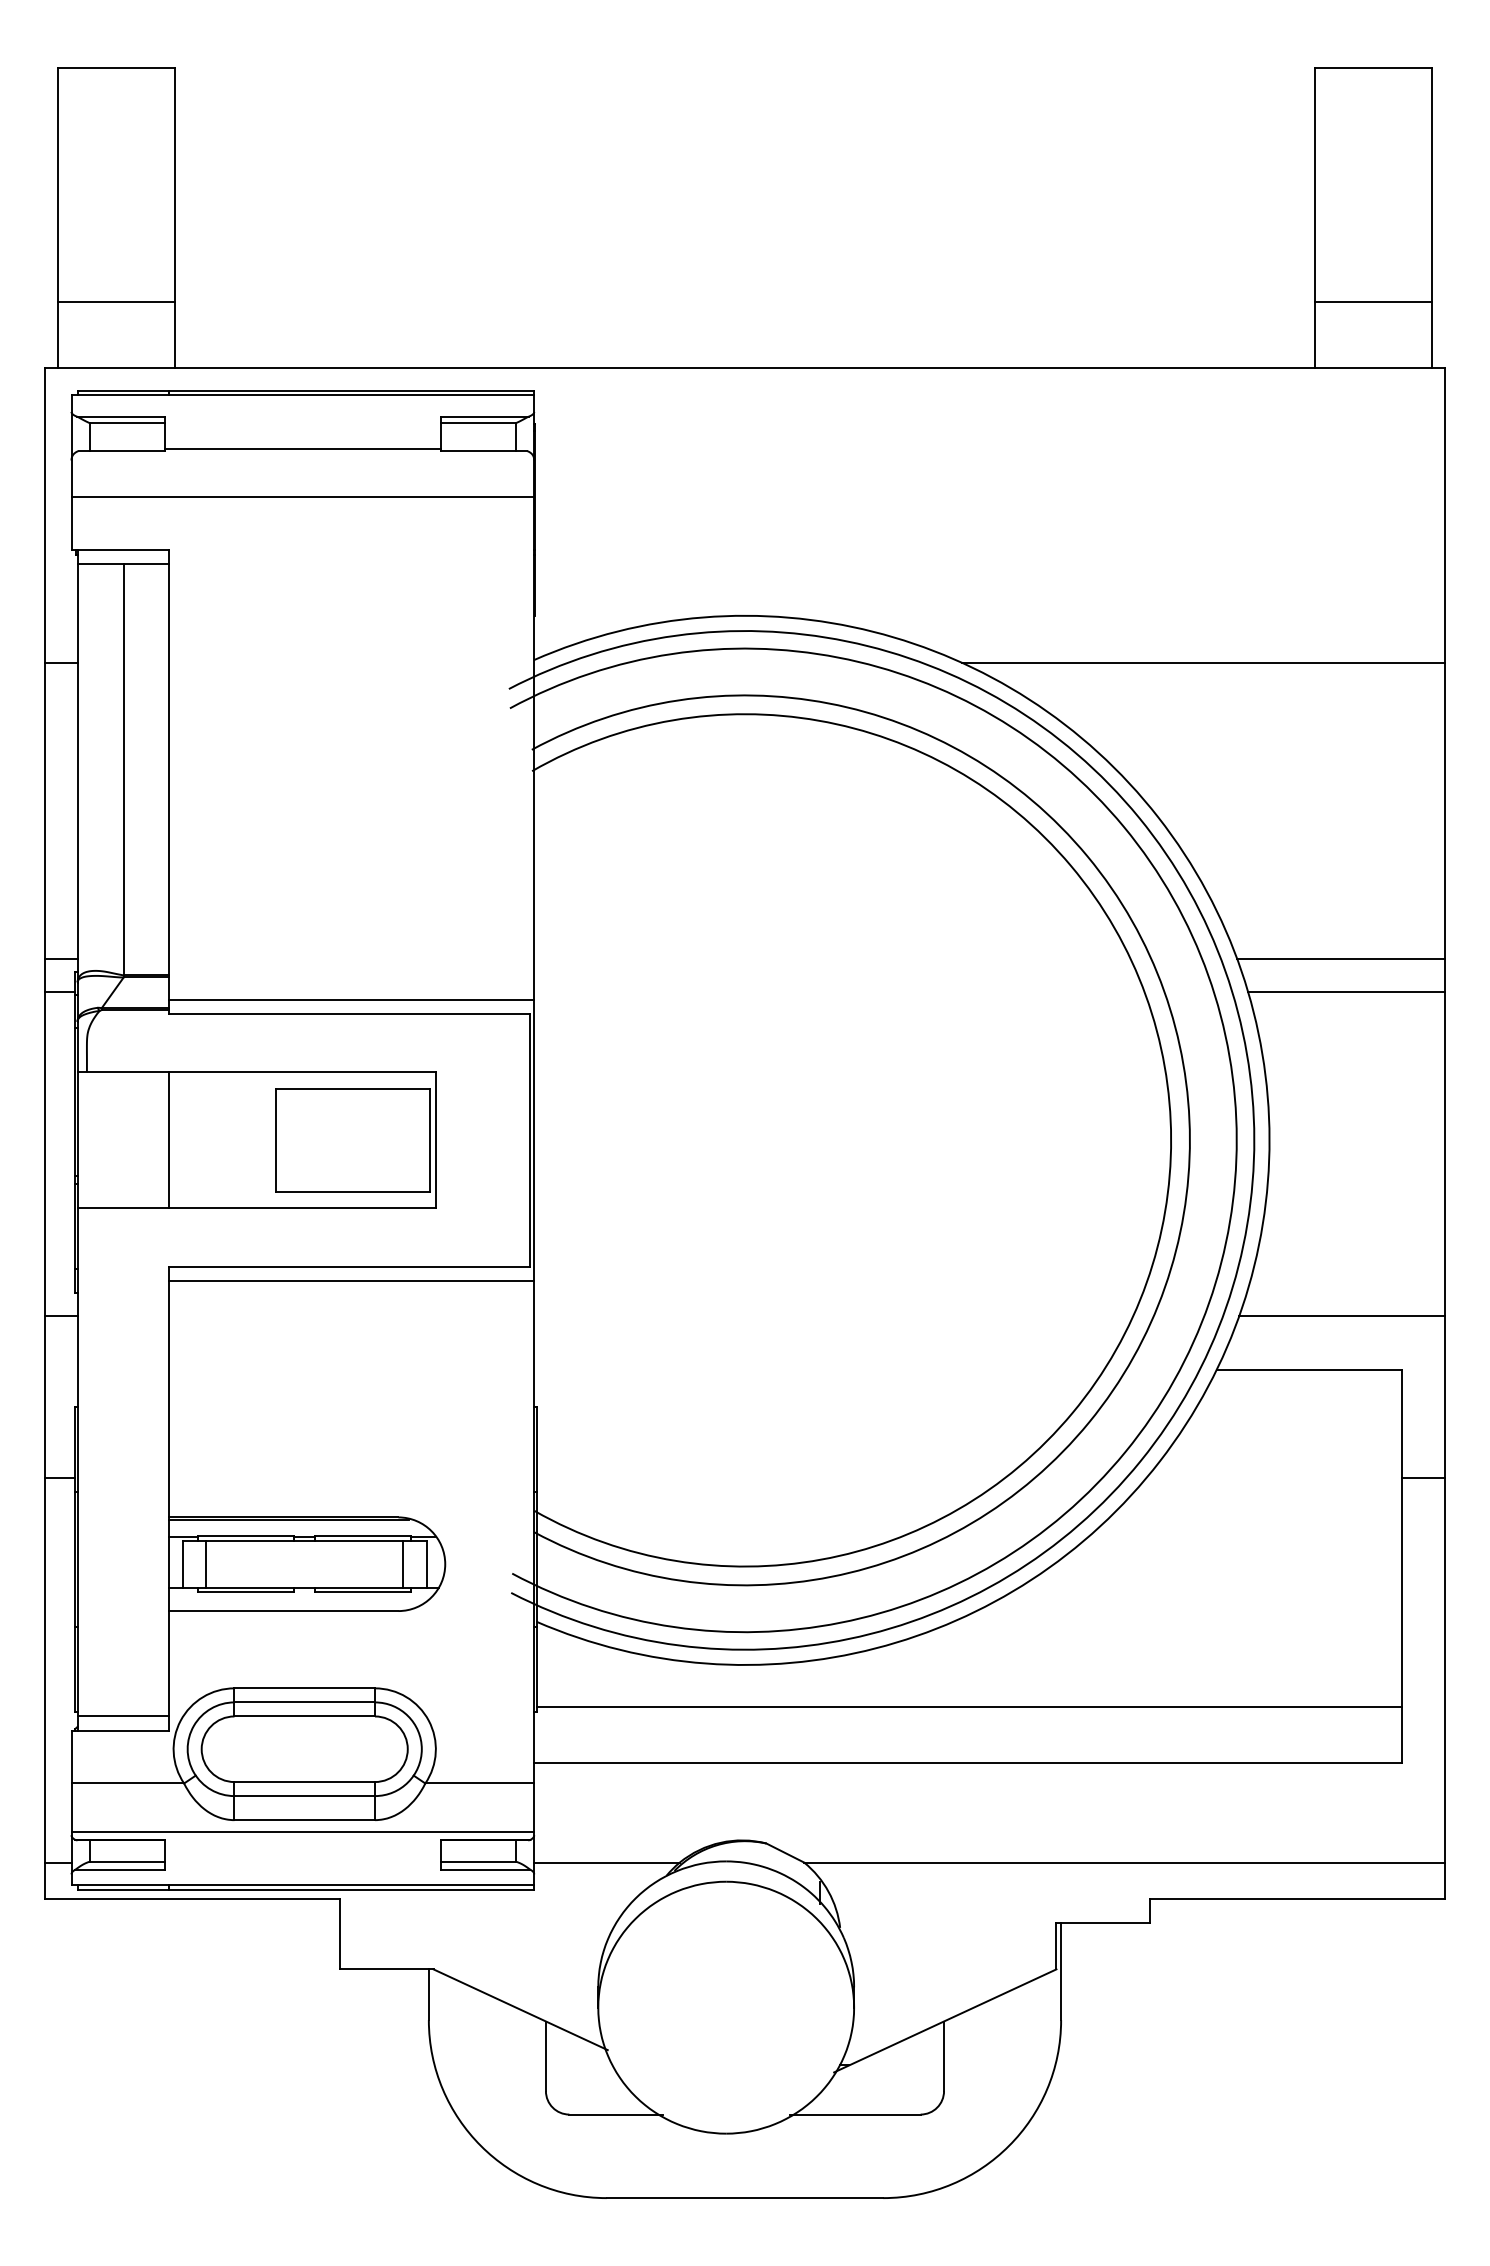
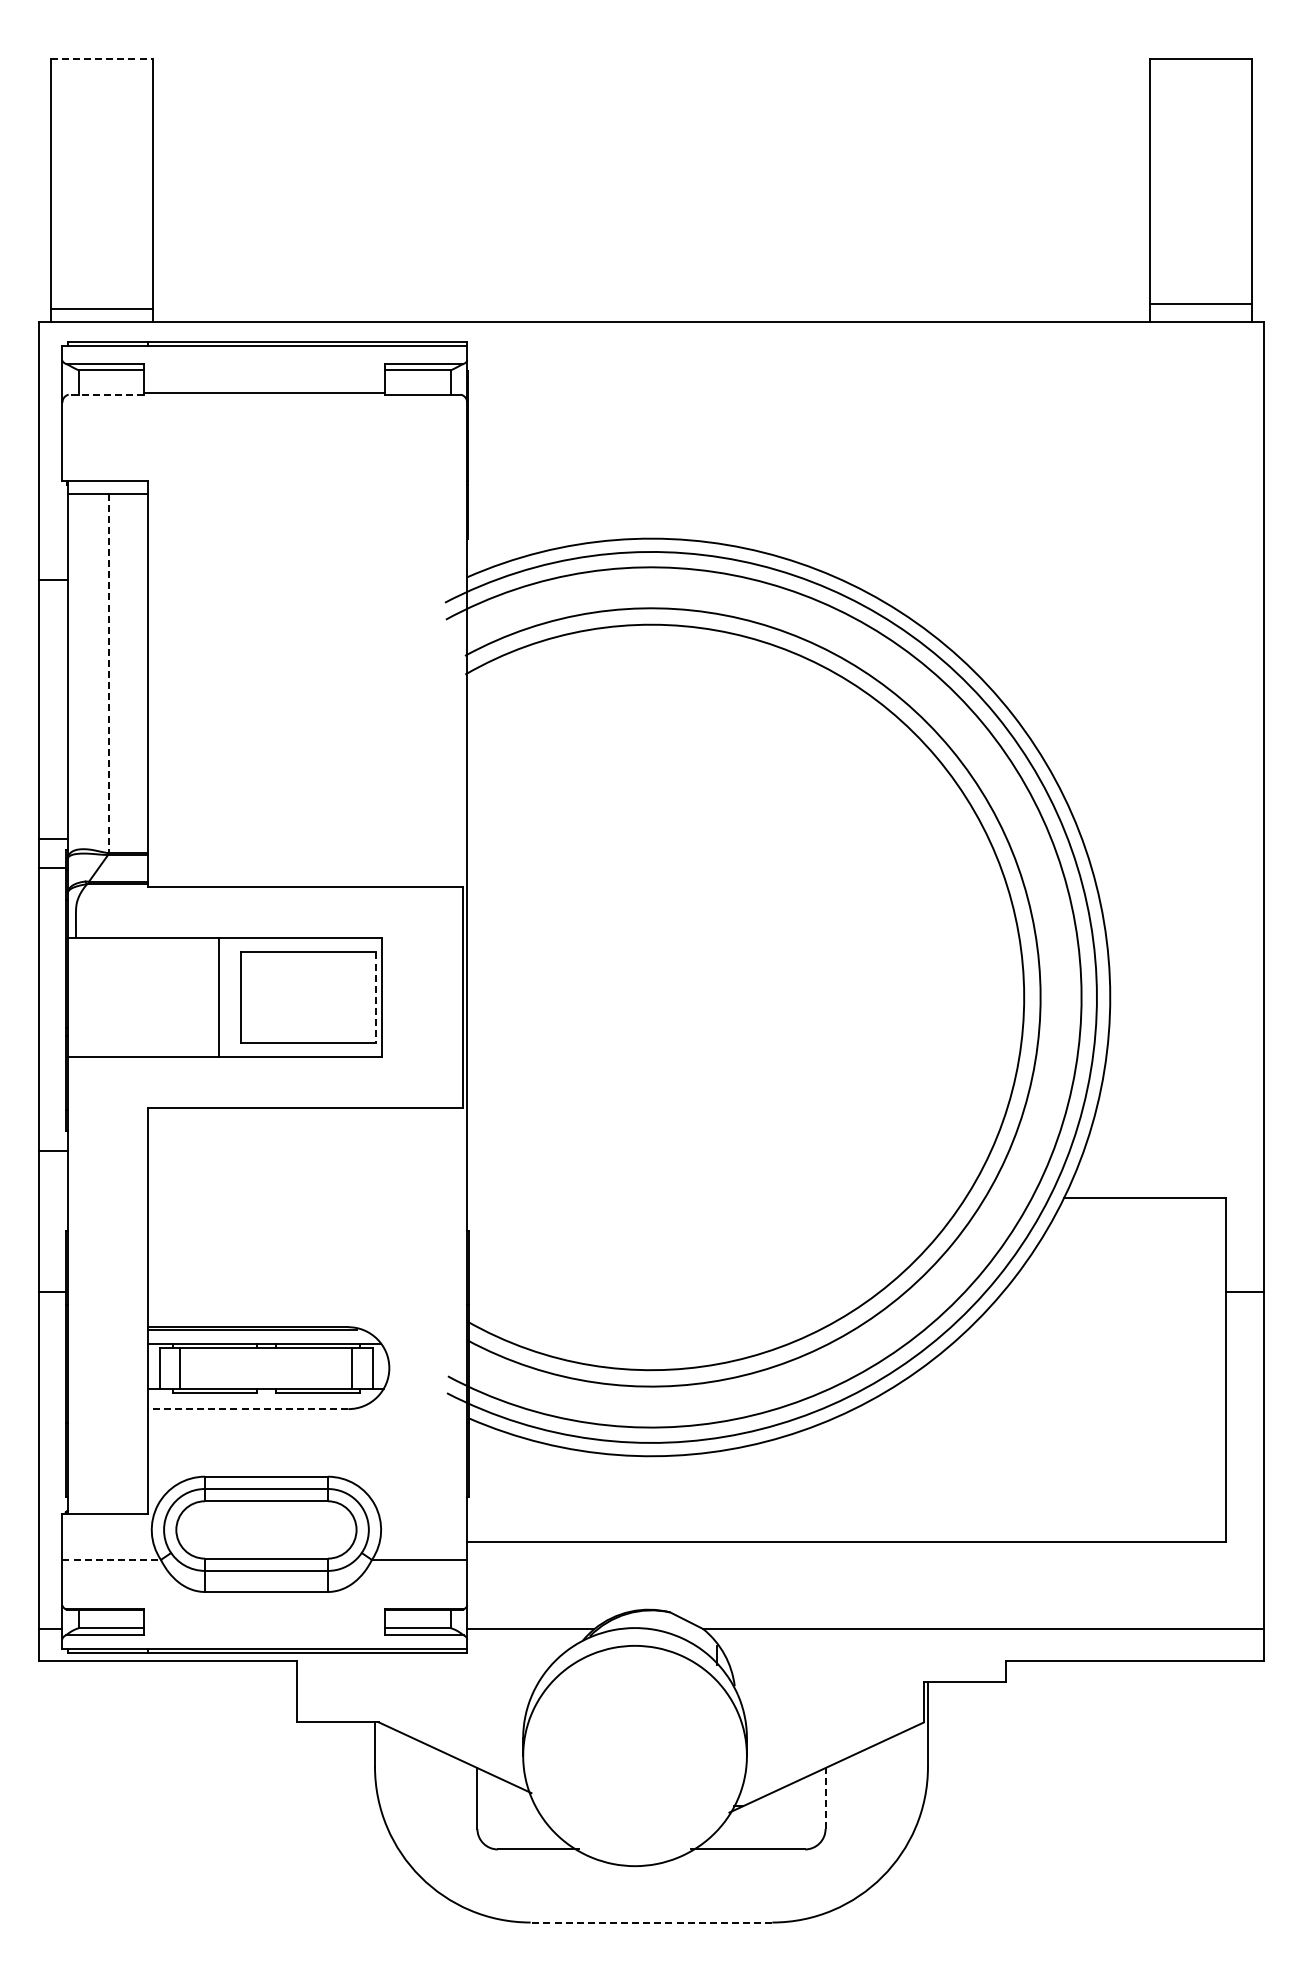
line: (117, 67) -> (102, 59), solid -> dashed
line: (116, 302) -> (101, 309), moved
line: (1372, 302) -> (1200, 304), moved
line: (121, 450) -> (106, 394), solid -> dashed
line: (302, 497) -> (264, 435), removed
line: (1202, 662) -> (1051, 579), removed
line: (124, 771) -> (108, 674), solid -> dashed
line: (1340, 958) -> (1172, 838), removed
line: (1346, 991) -> (1177, 867), removed
line: (351, 999) -> (307, 874), removed
line: (168, 1140) -> (218, 997), moved
line: (430, 1140) -> (376, 997), solid -> dashed
line: (351, 1281) -> (307, 1120), removed
line: (1341, 1316) -> (1173, 1151), removed
line: (283, 1611) -> (247, 1409), solid -> dashed
line: (969, 1707) -> (847, 1493), removed
line: (122, 1716) -> (107, 1501), removed
line: (128, 1783) -> (112, 1559), solid -> dashed
line: (302, 1832) -> (264, 1602), removed
line: (943, 2056) -> (825, 1798), solid -> dashed
line: (745, 2198) -> (651, 1922), solid -> dashed

